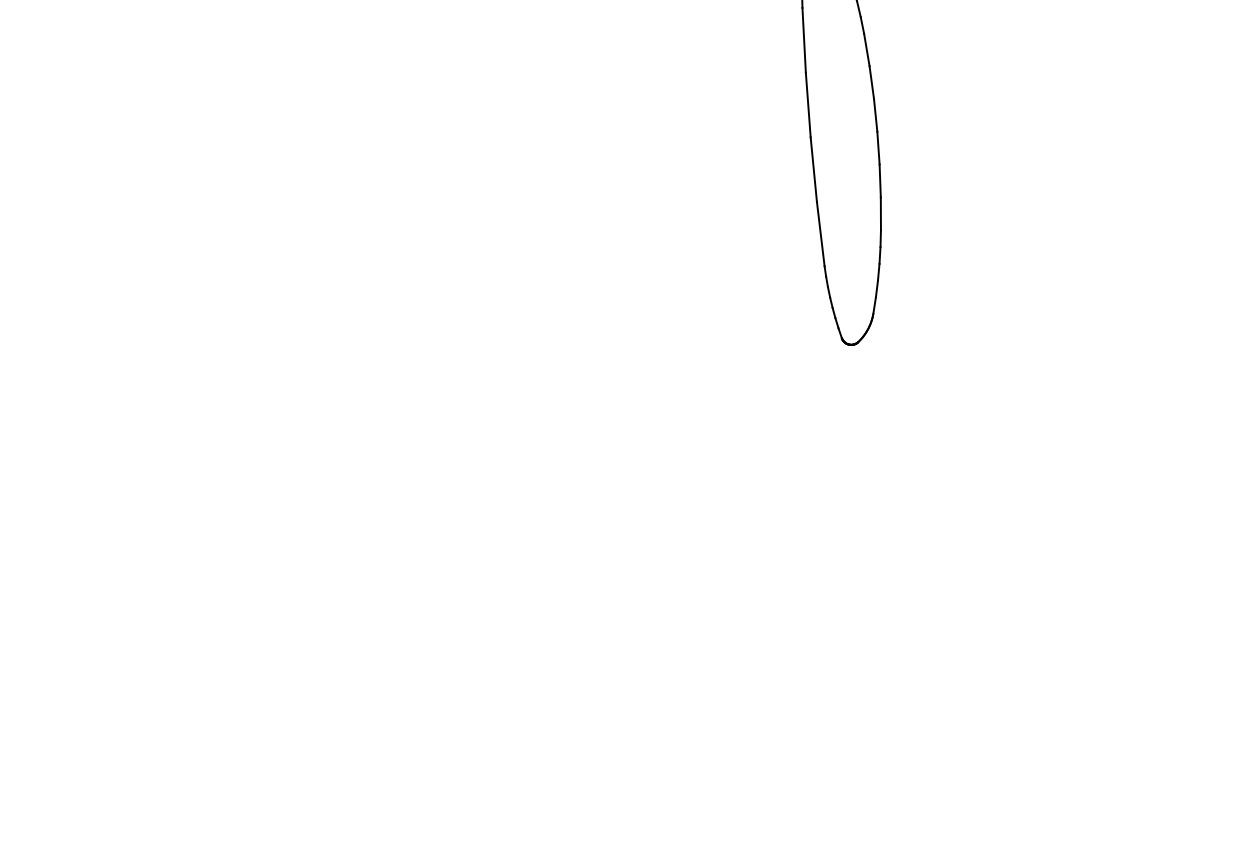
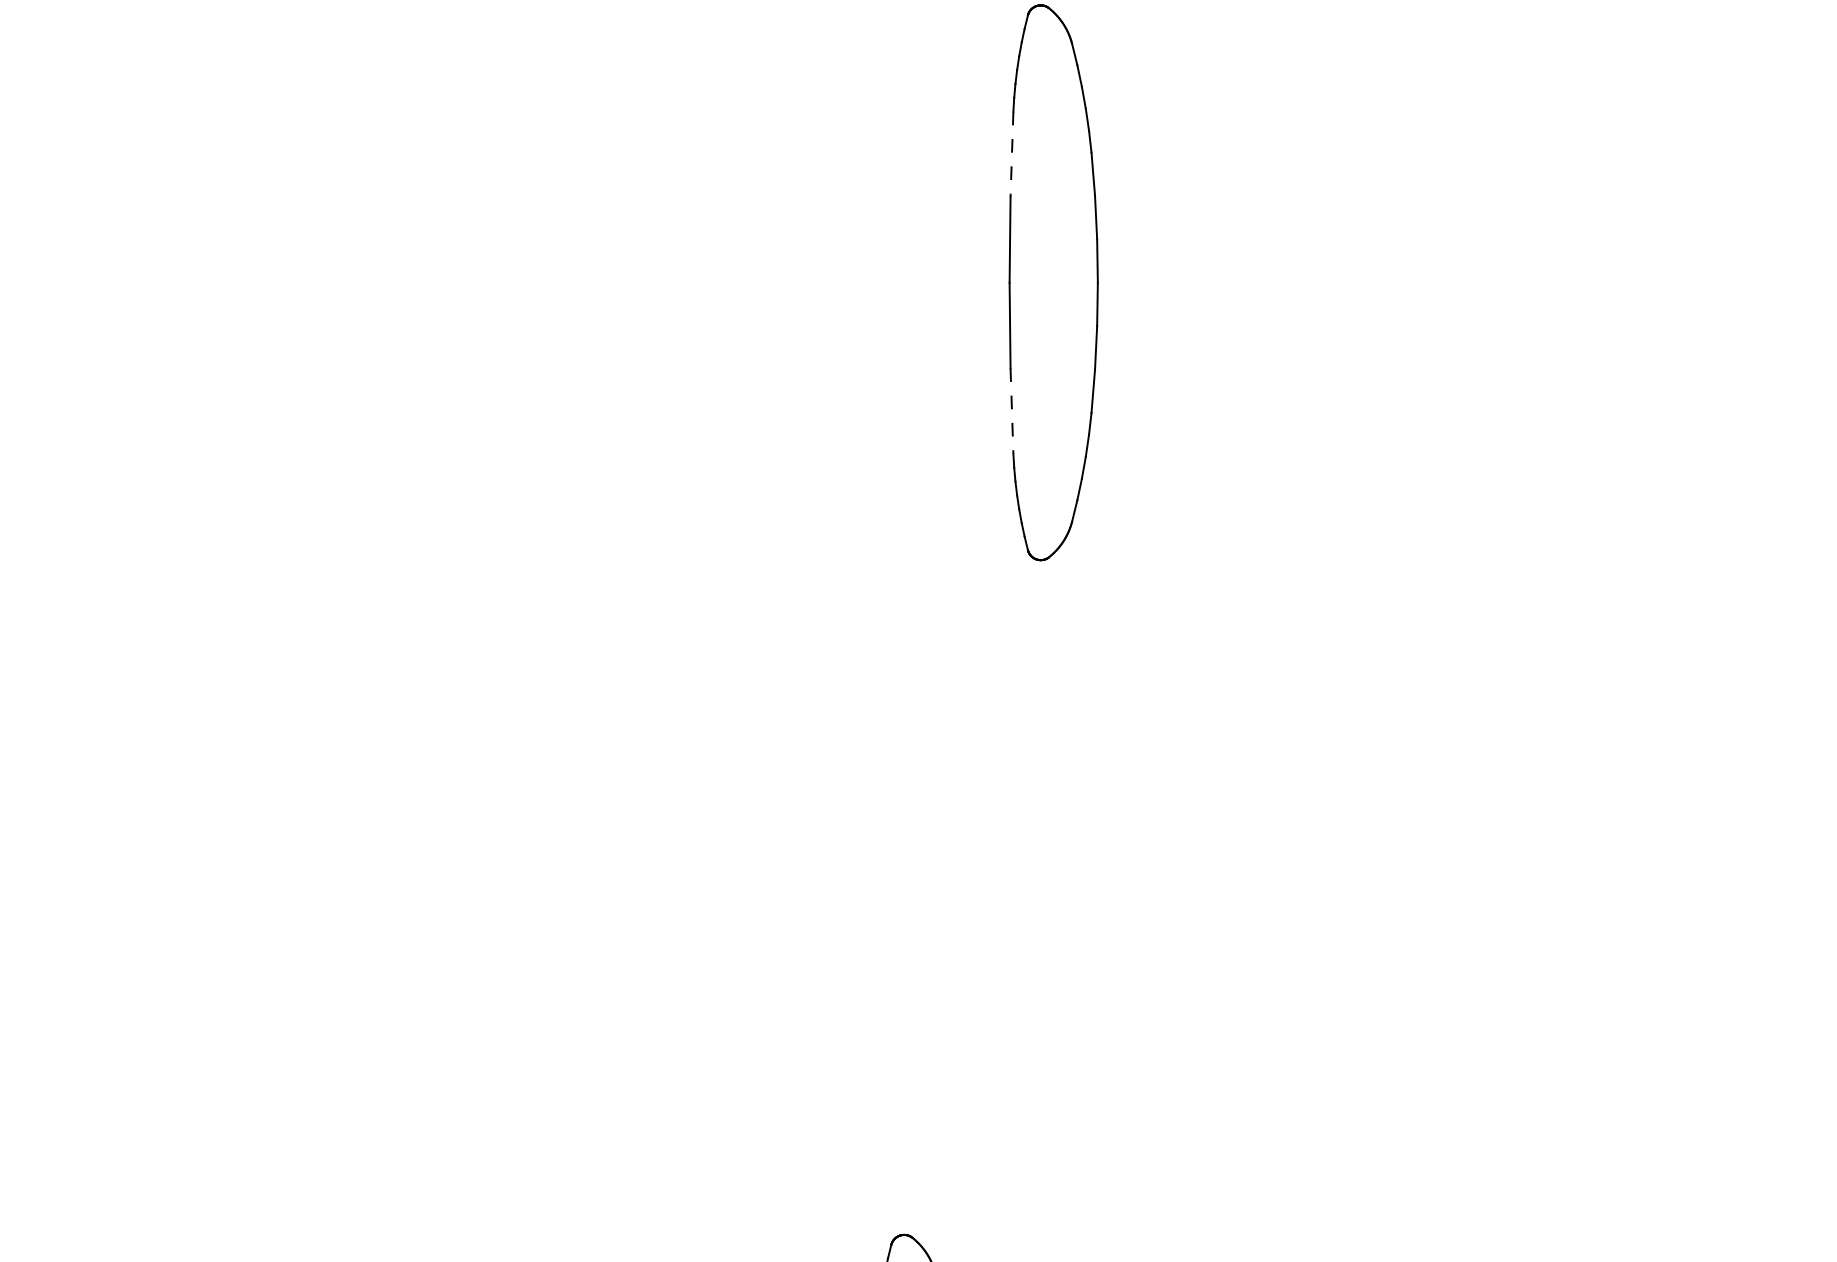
line: (803, 40) -> (1011, 154), solid -> dashed
line: (820, 234) -> (1011, 411), solid -> dashed

